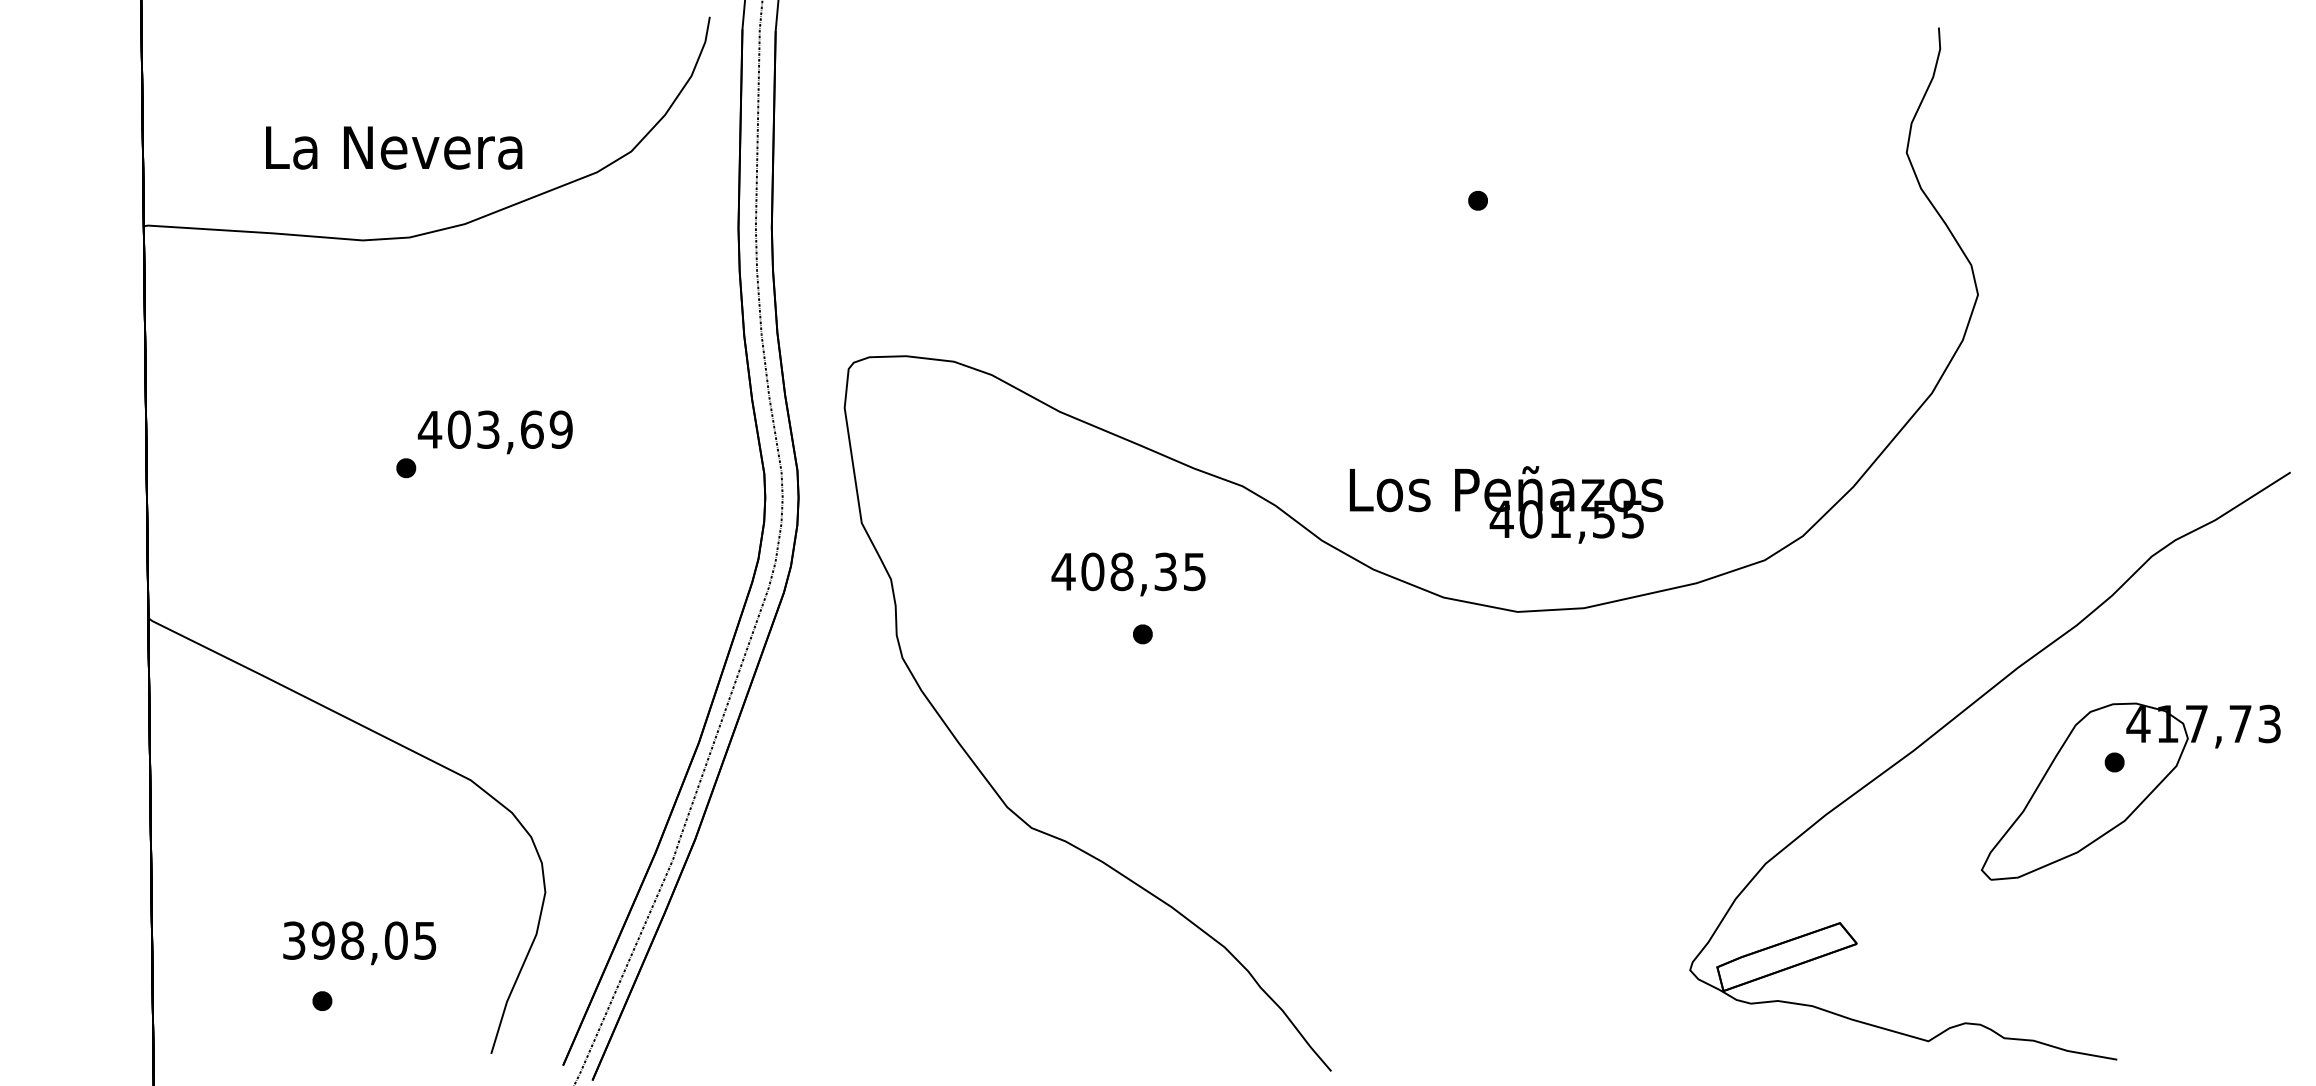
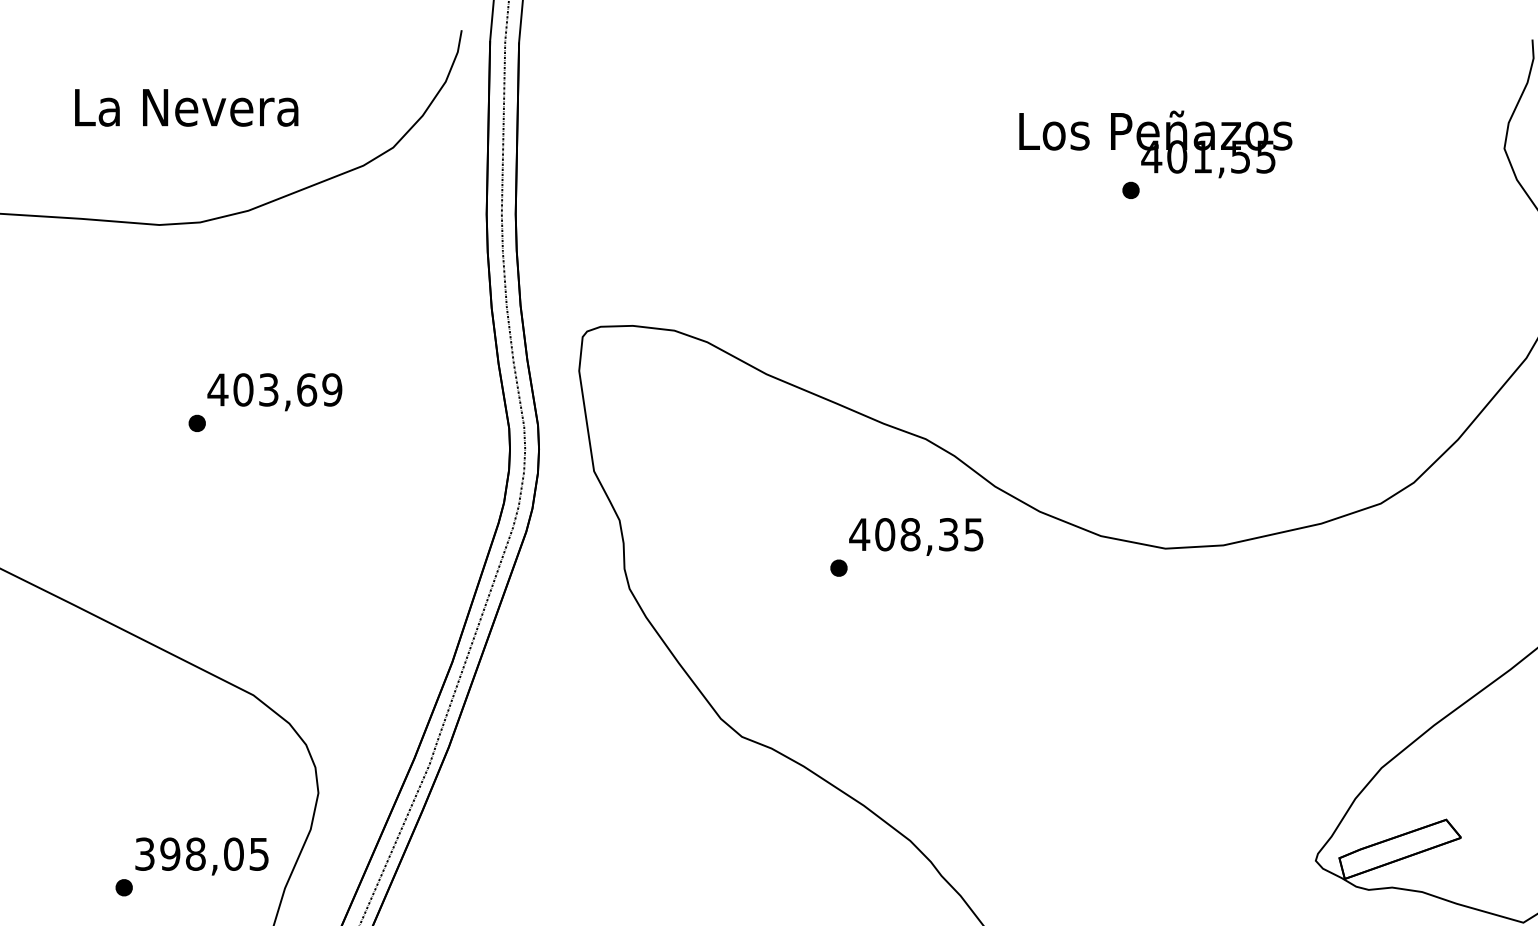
text: (394, 147) -> (187, 107), moved
text: (1506, 504) -> (1155, 144), moved
text: (1128, 574) -> (916, 536), moved
text: (359, 943) -> (201, 856), moved

